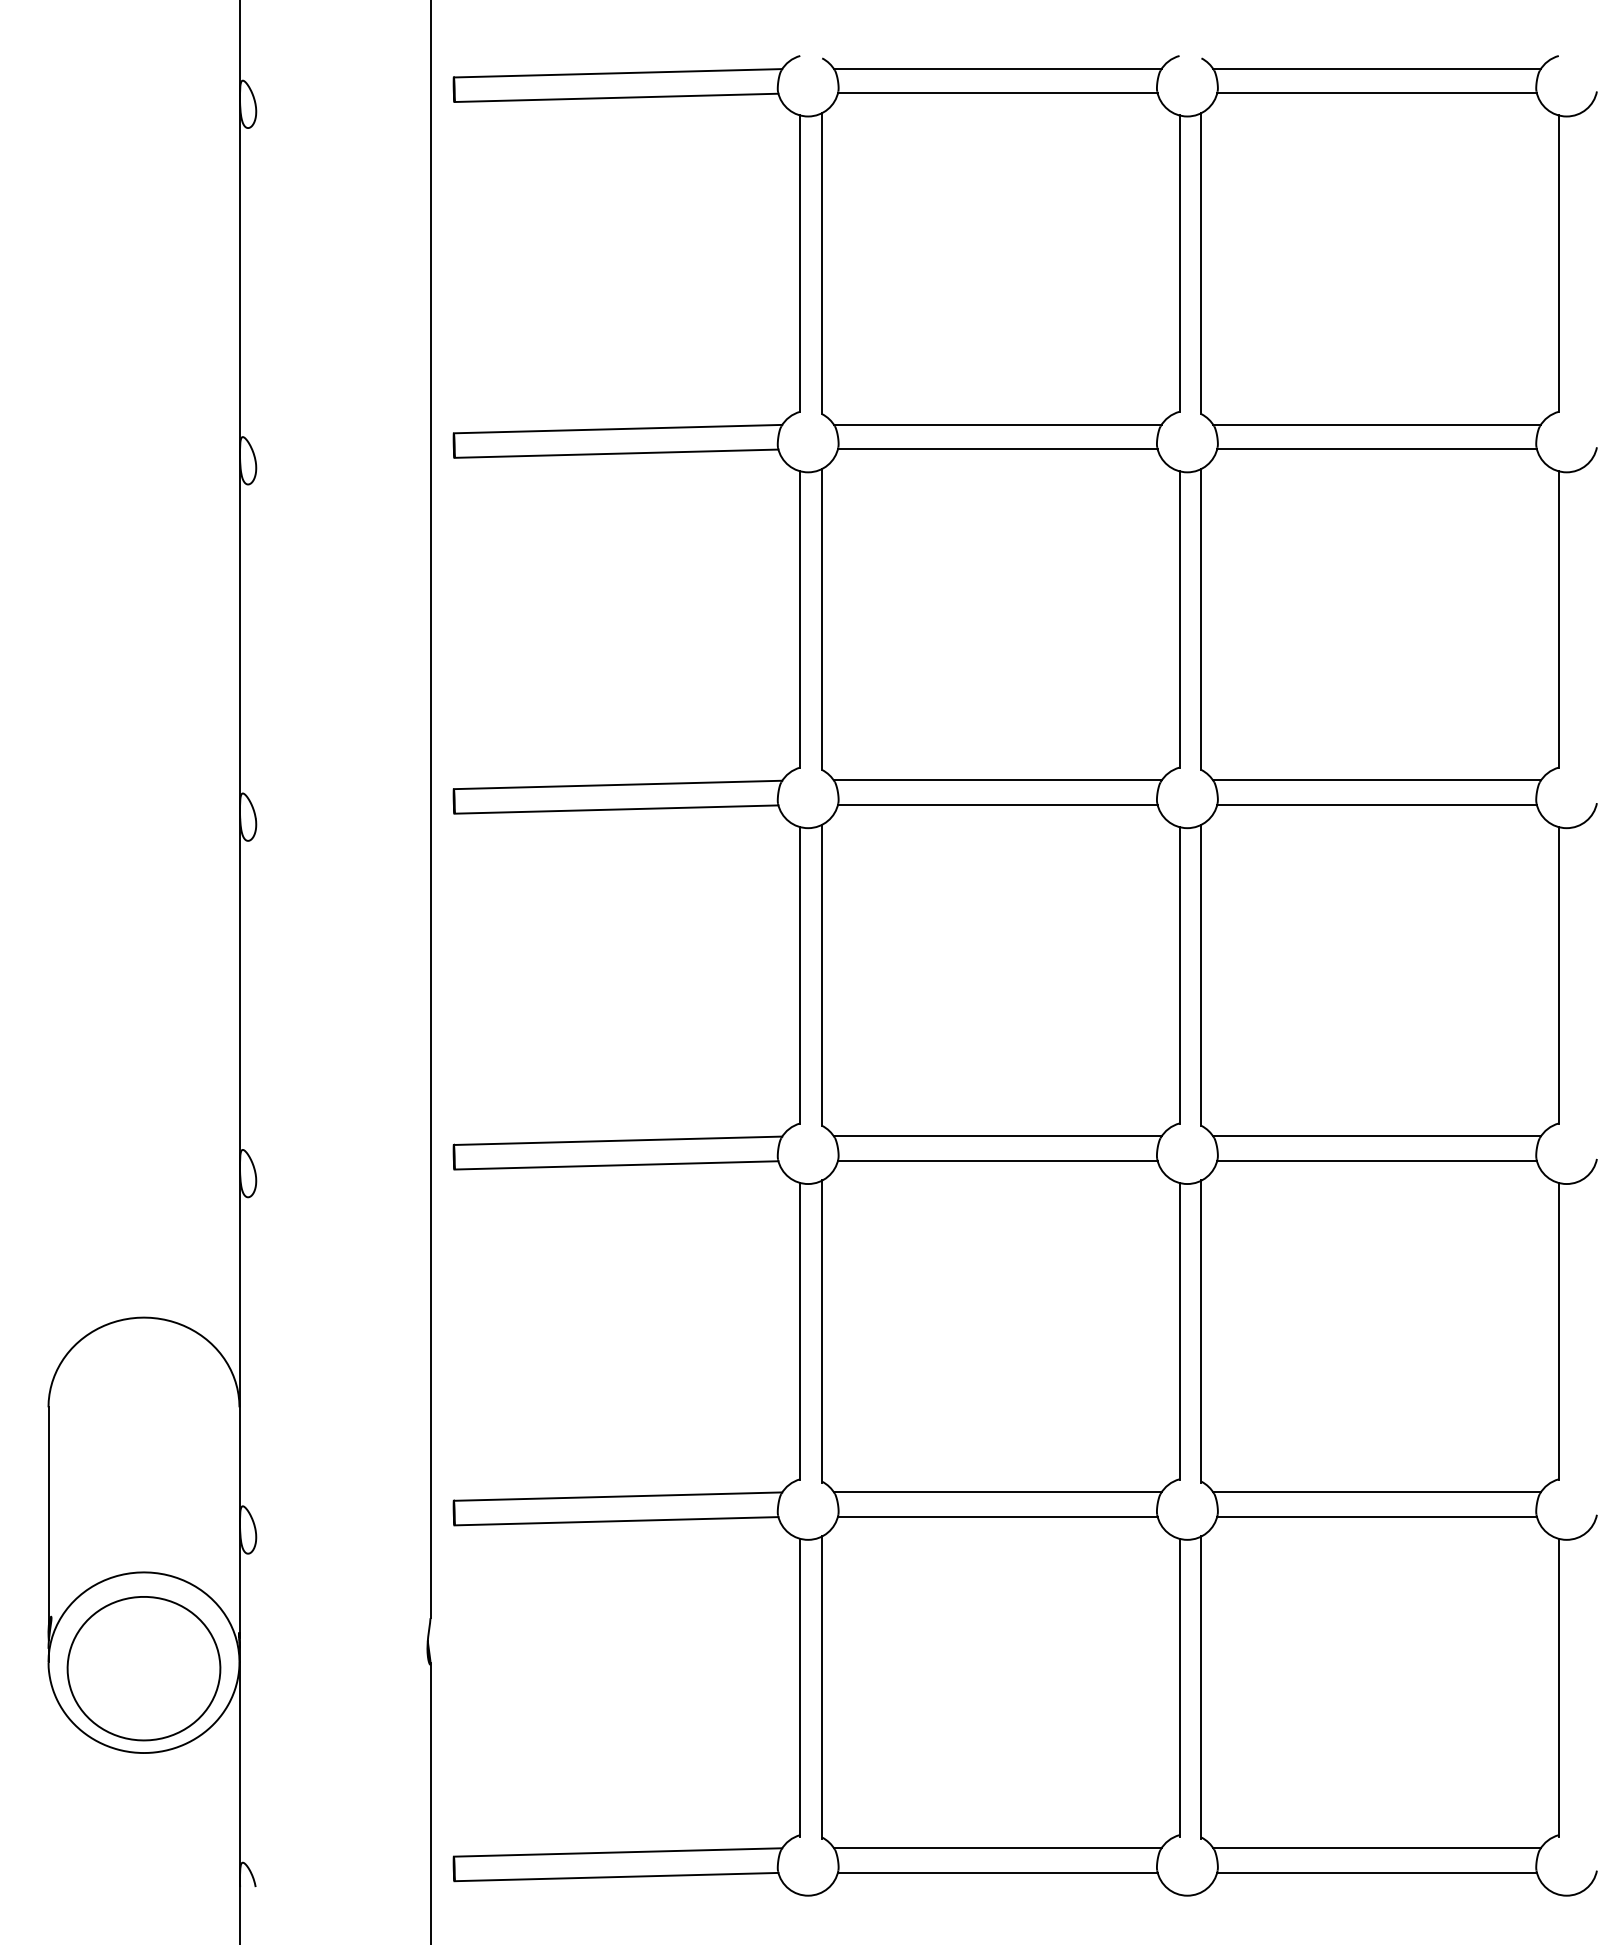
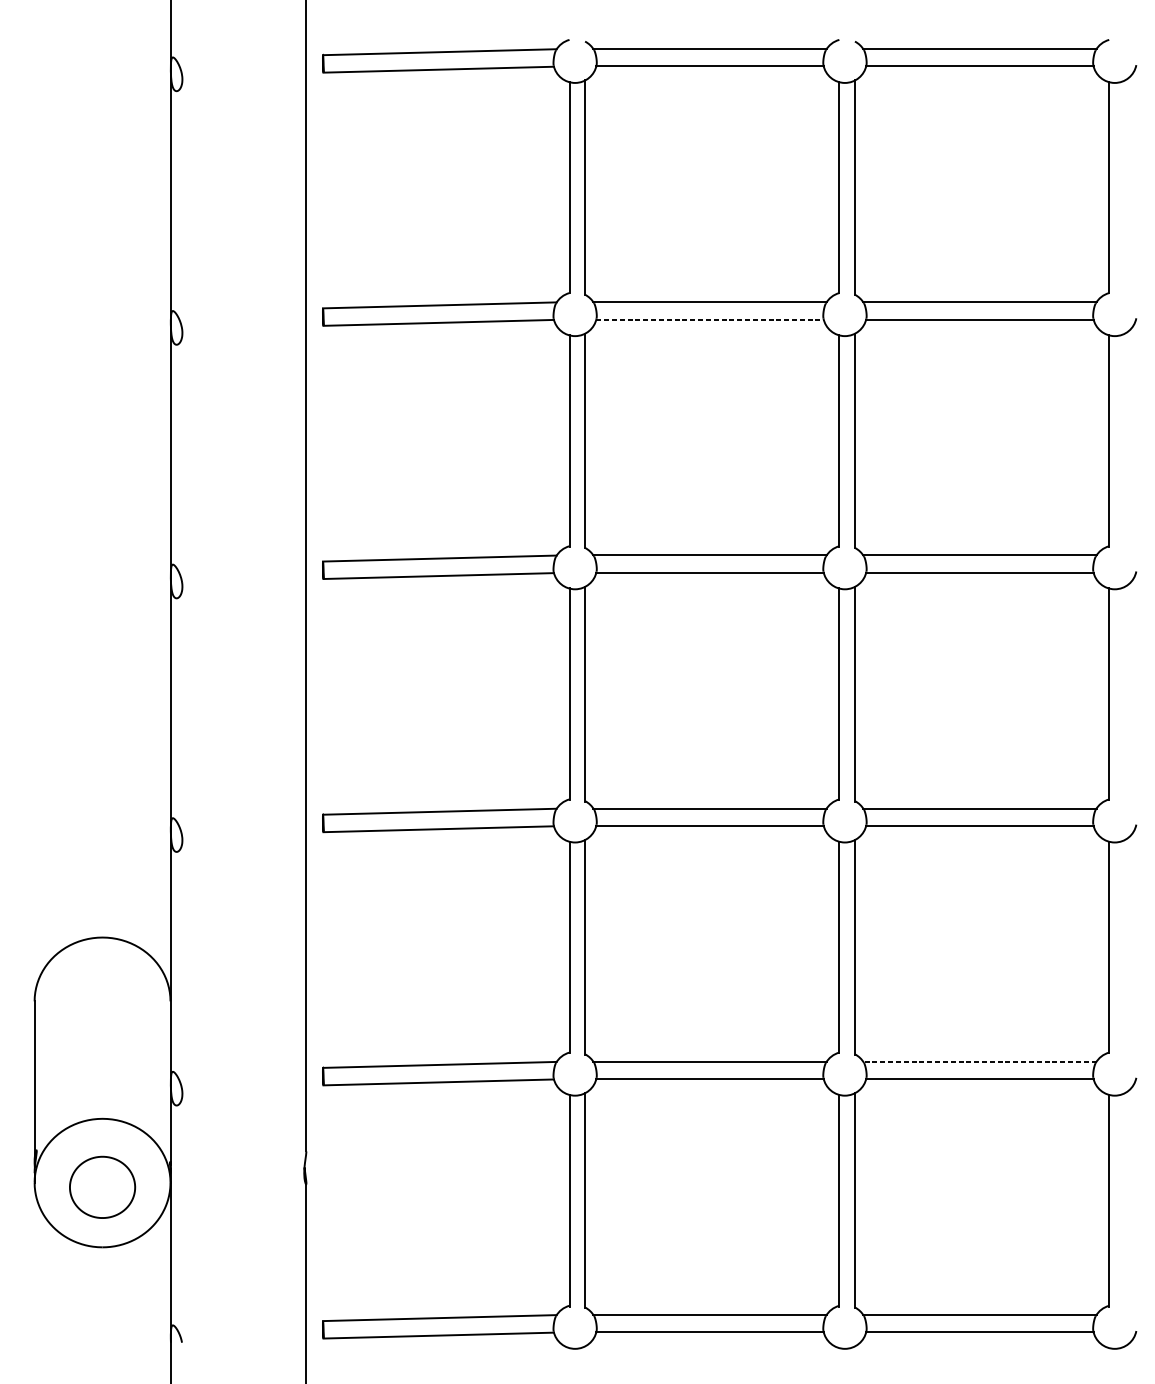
line: (997, 449) -> (709, 319), solid -> dashed
line: (1377, 1492) -> (980, 1061), solid -> dashed
part: (143, 1668) -> (102, 1187), size x0.6

